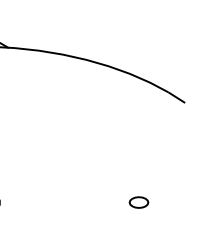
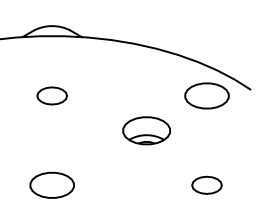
part: (138, 108) -> (206, 95), added
part: (75, 145) -> (146, 130), added
part: (138, 201) -> (206, 184), size x1.67

